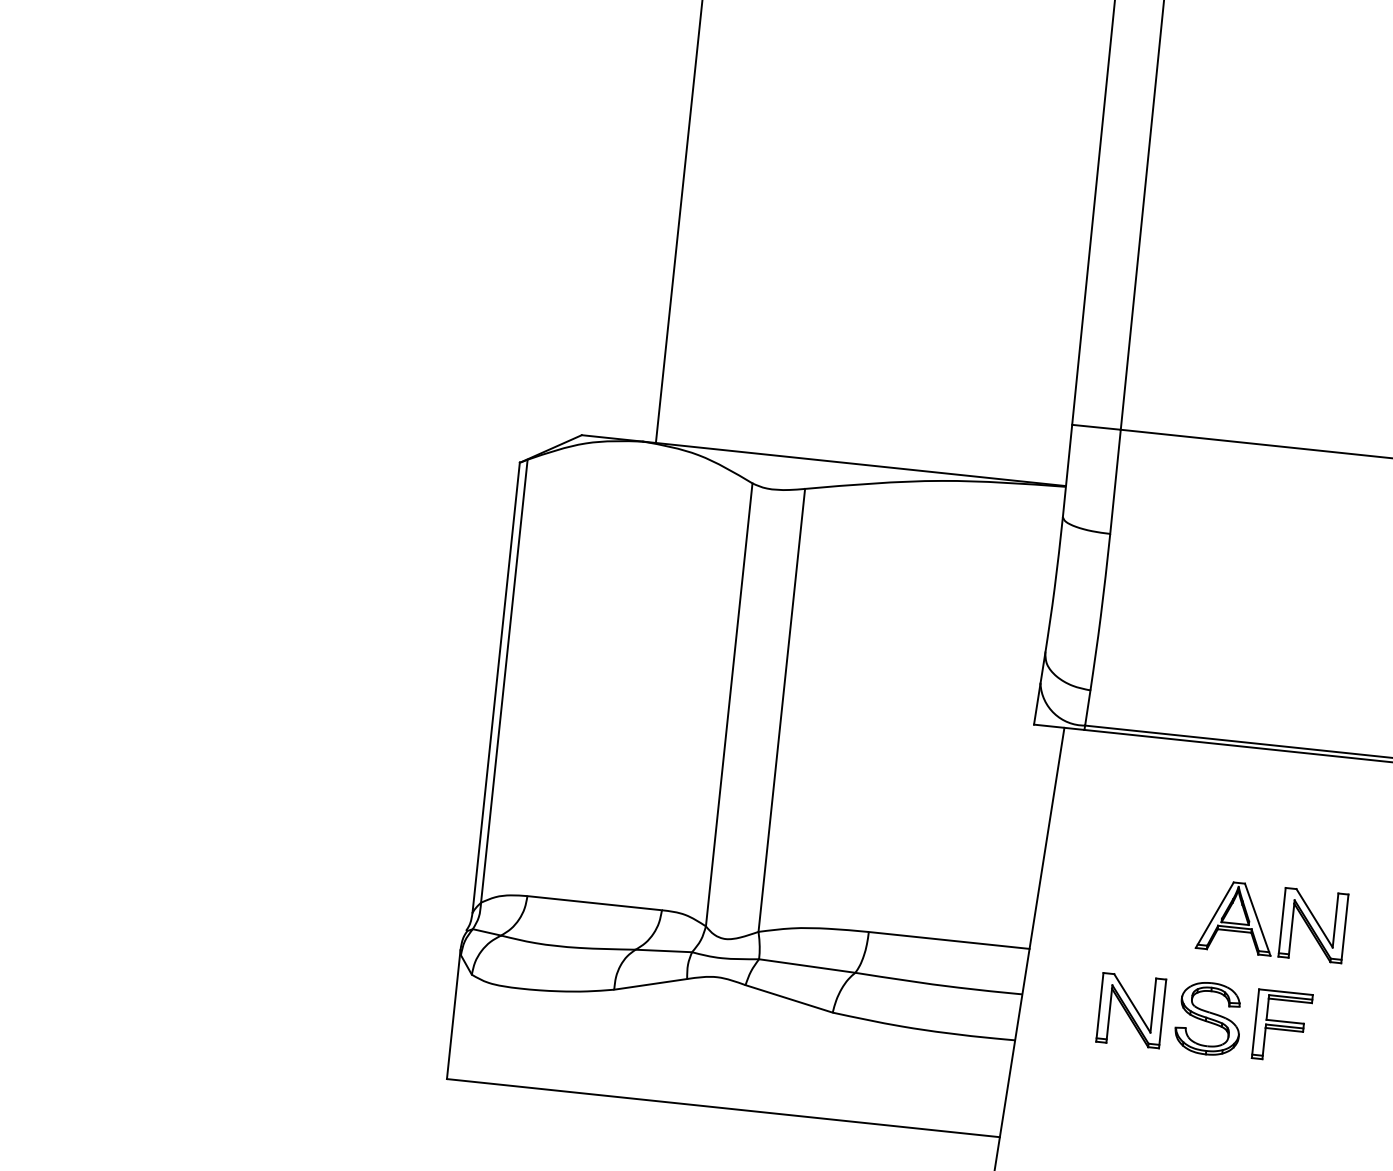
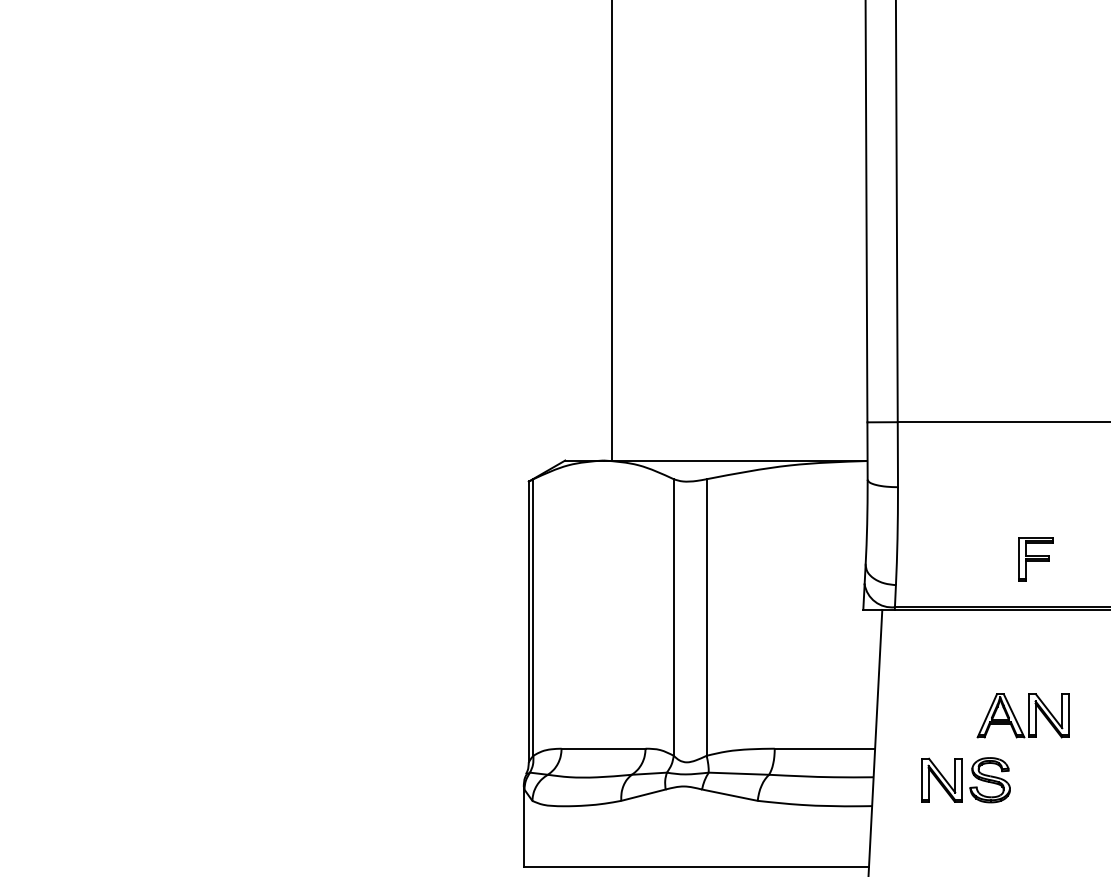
part: (1281, 1026) -> (1035, 559), moved

